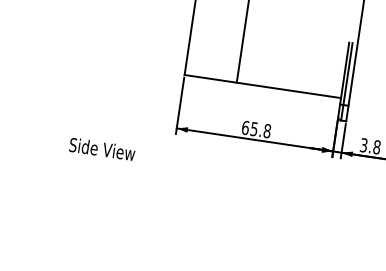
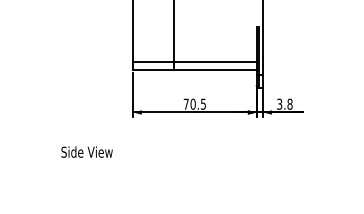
line: (263, 75) -> (194, 61), added
text: (256, 128) -> (194, 103), 65.8 -> 70.5
text: (101, 148) -> (86, 151), moved

